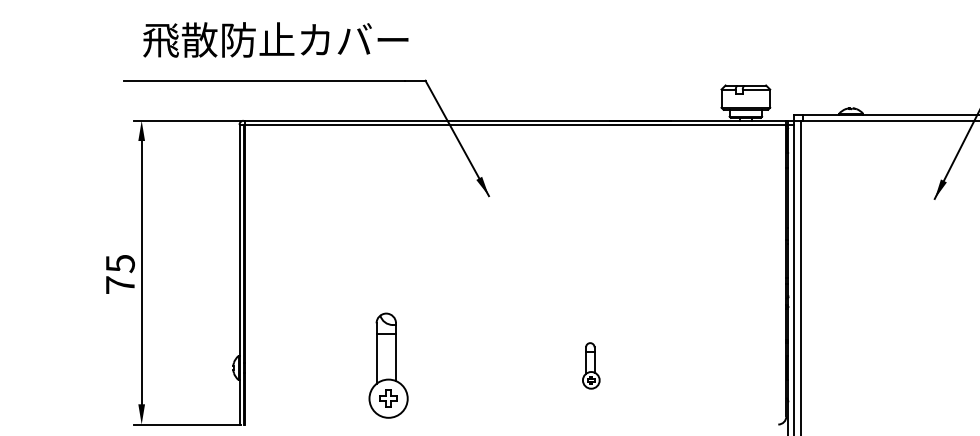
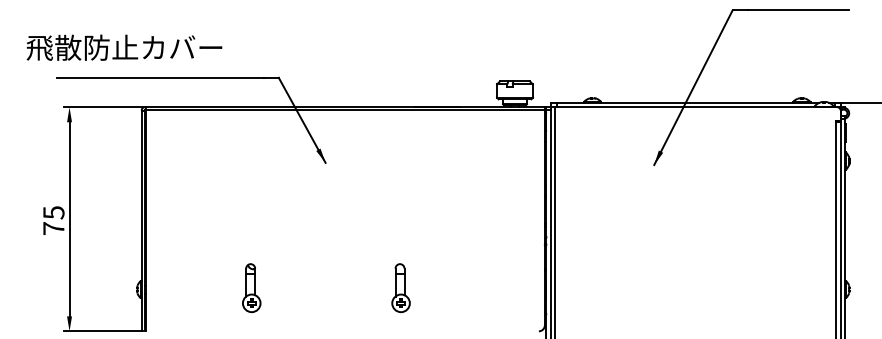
text: (275, 39) -> (124, 47), moved
part: (590, 365) -> (400, 287), size x1.43
part: (388, 366) -> (251, 288), size x0.62

